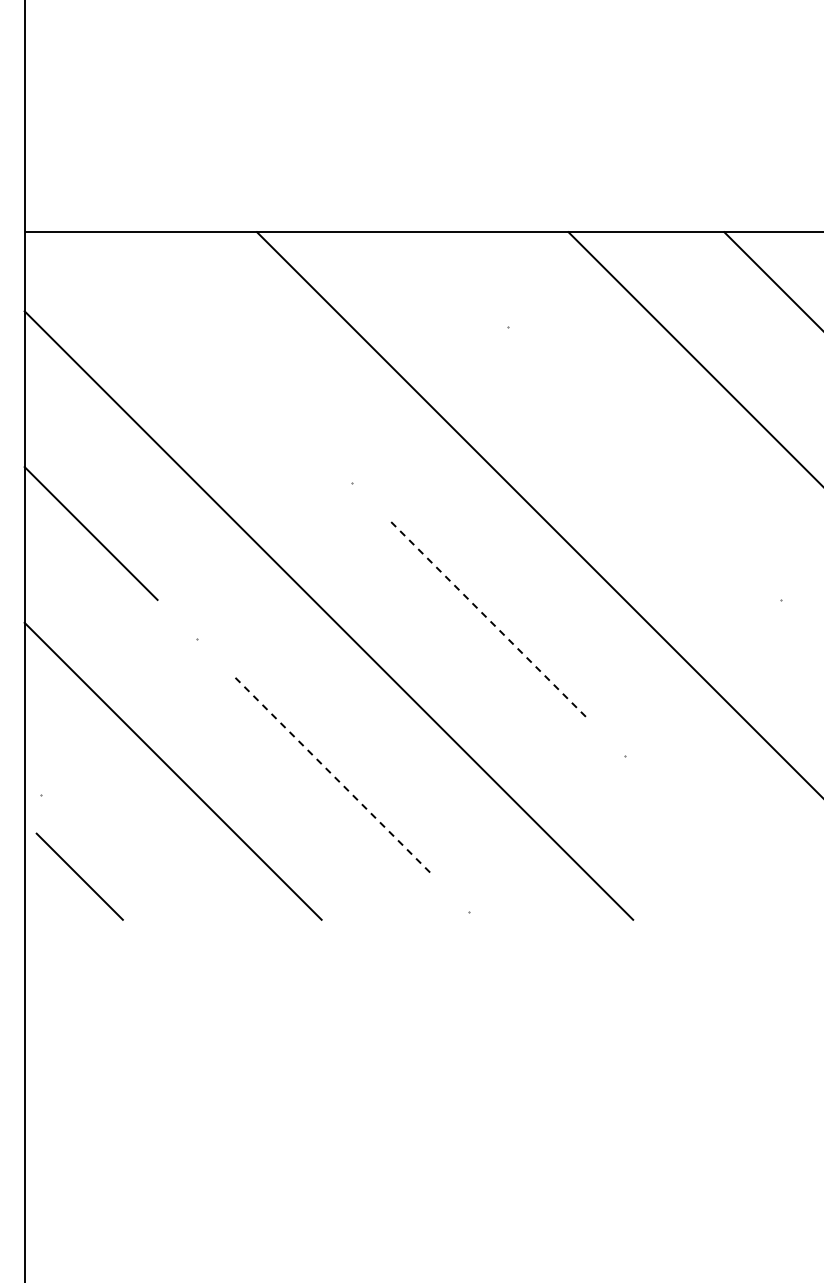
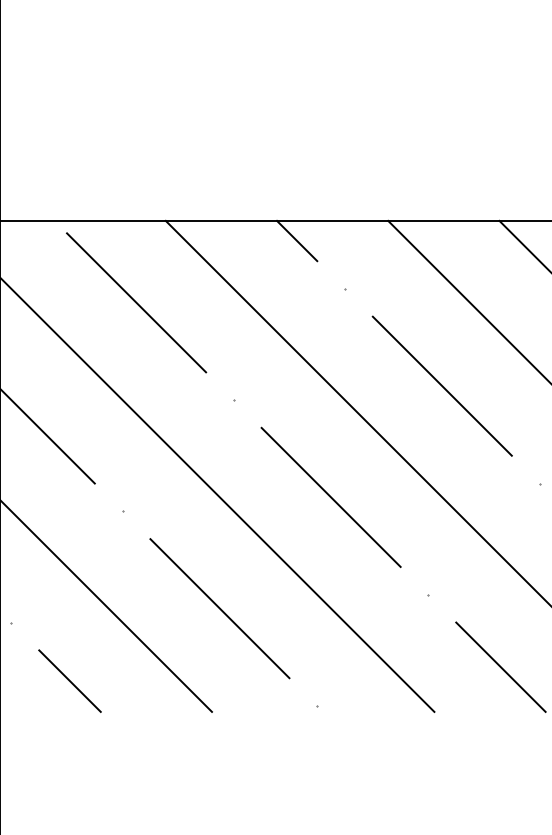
line: (440, 260) -> (296, 241), added
line: (215, 346) -> (136, 302), added
line: (643, 463) -> (441, 386), added
line: (488, 619) -> (331, 497), dashed -> solid
line: (332, 775) -> (219, 608), dashed -> solid
line: (725, 856) -> (500, 666), added
line: (79, 876) -> (69, 680), moved

